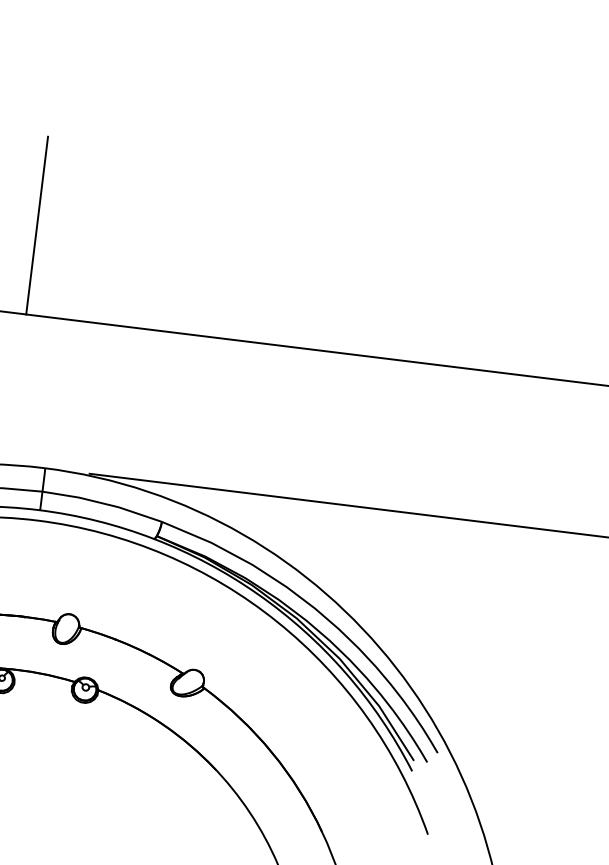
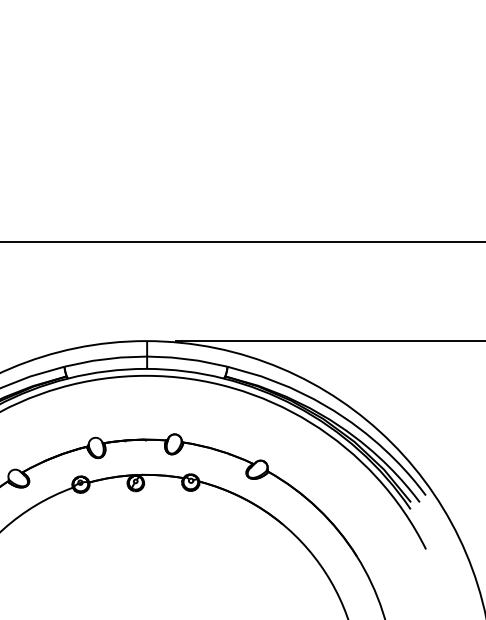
line: (37, 225) -> (122, 183), removed

